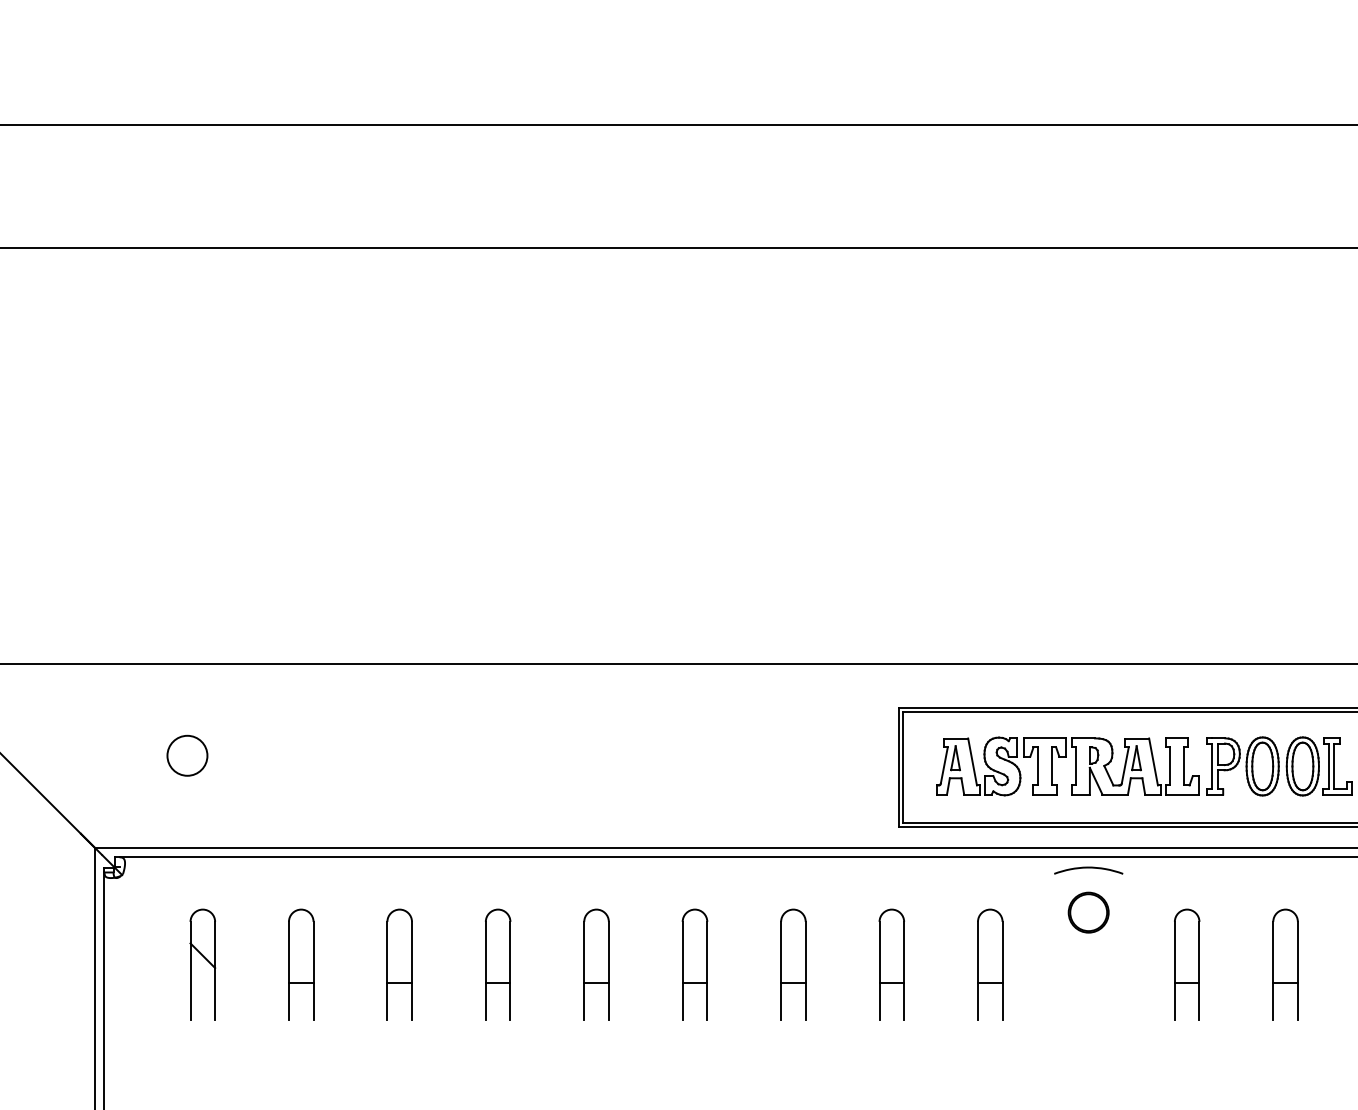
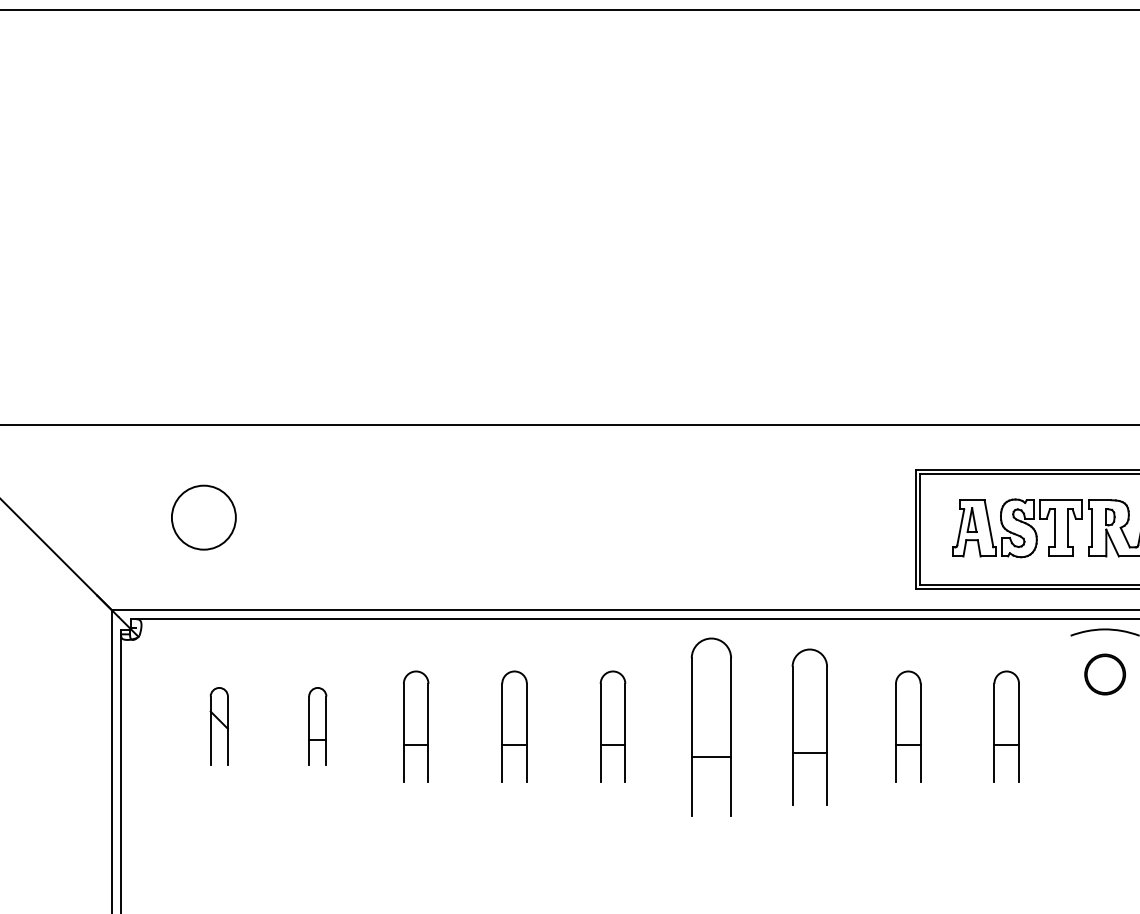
circle: (187, 755) -> (203, 517), size x1.6
part: (202, 964) -> (218, 726), size x0.7
part: (301, 964) -> (317, 726), size x0.7
part: (694, 964) -> (710, 726), size x1.6
part: (793, 964) -> (809, 726), size x1.4

